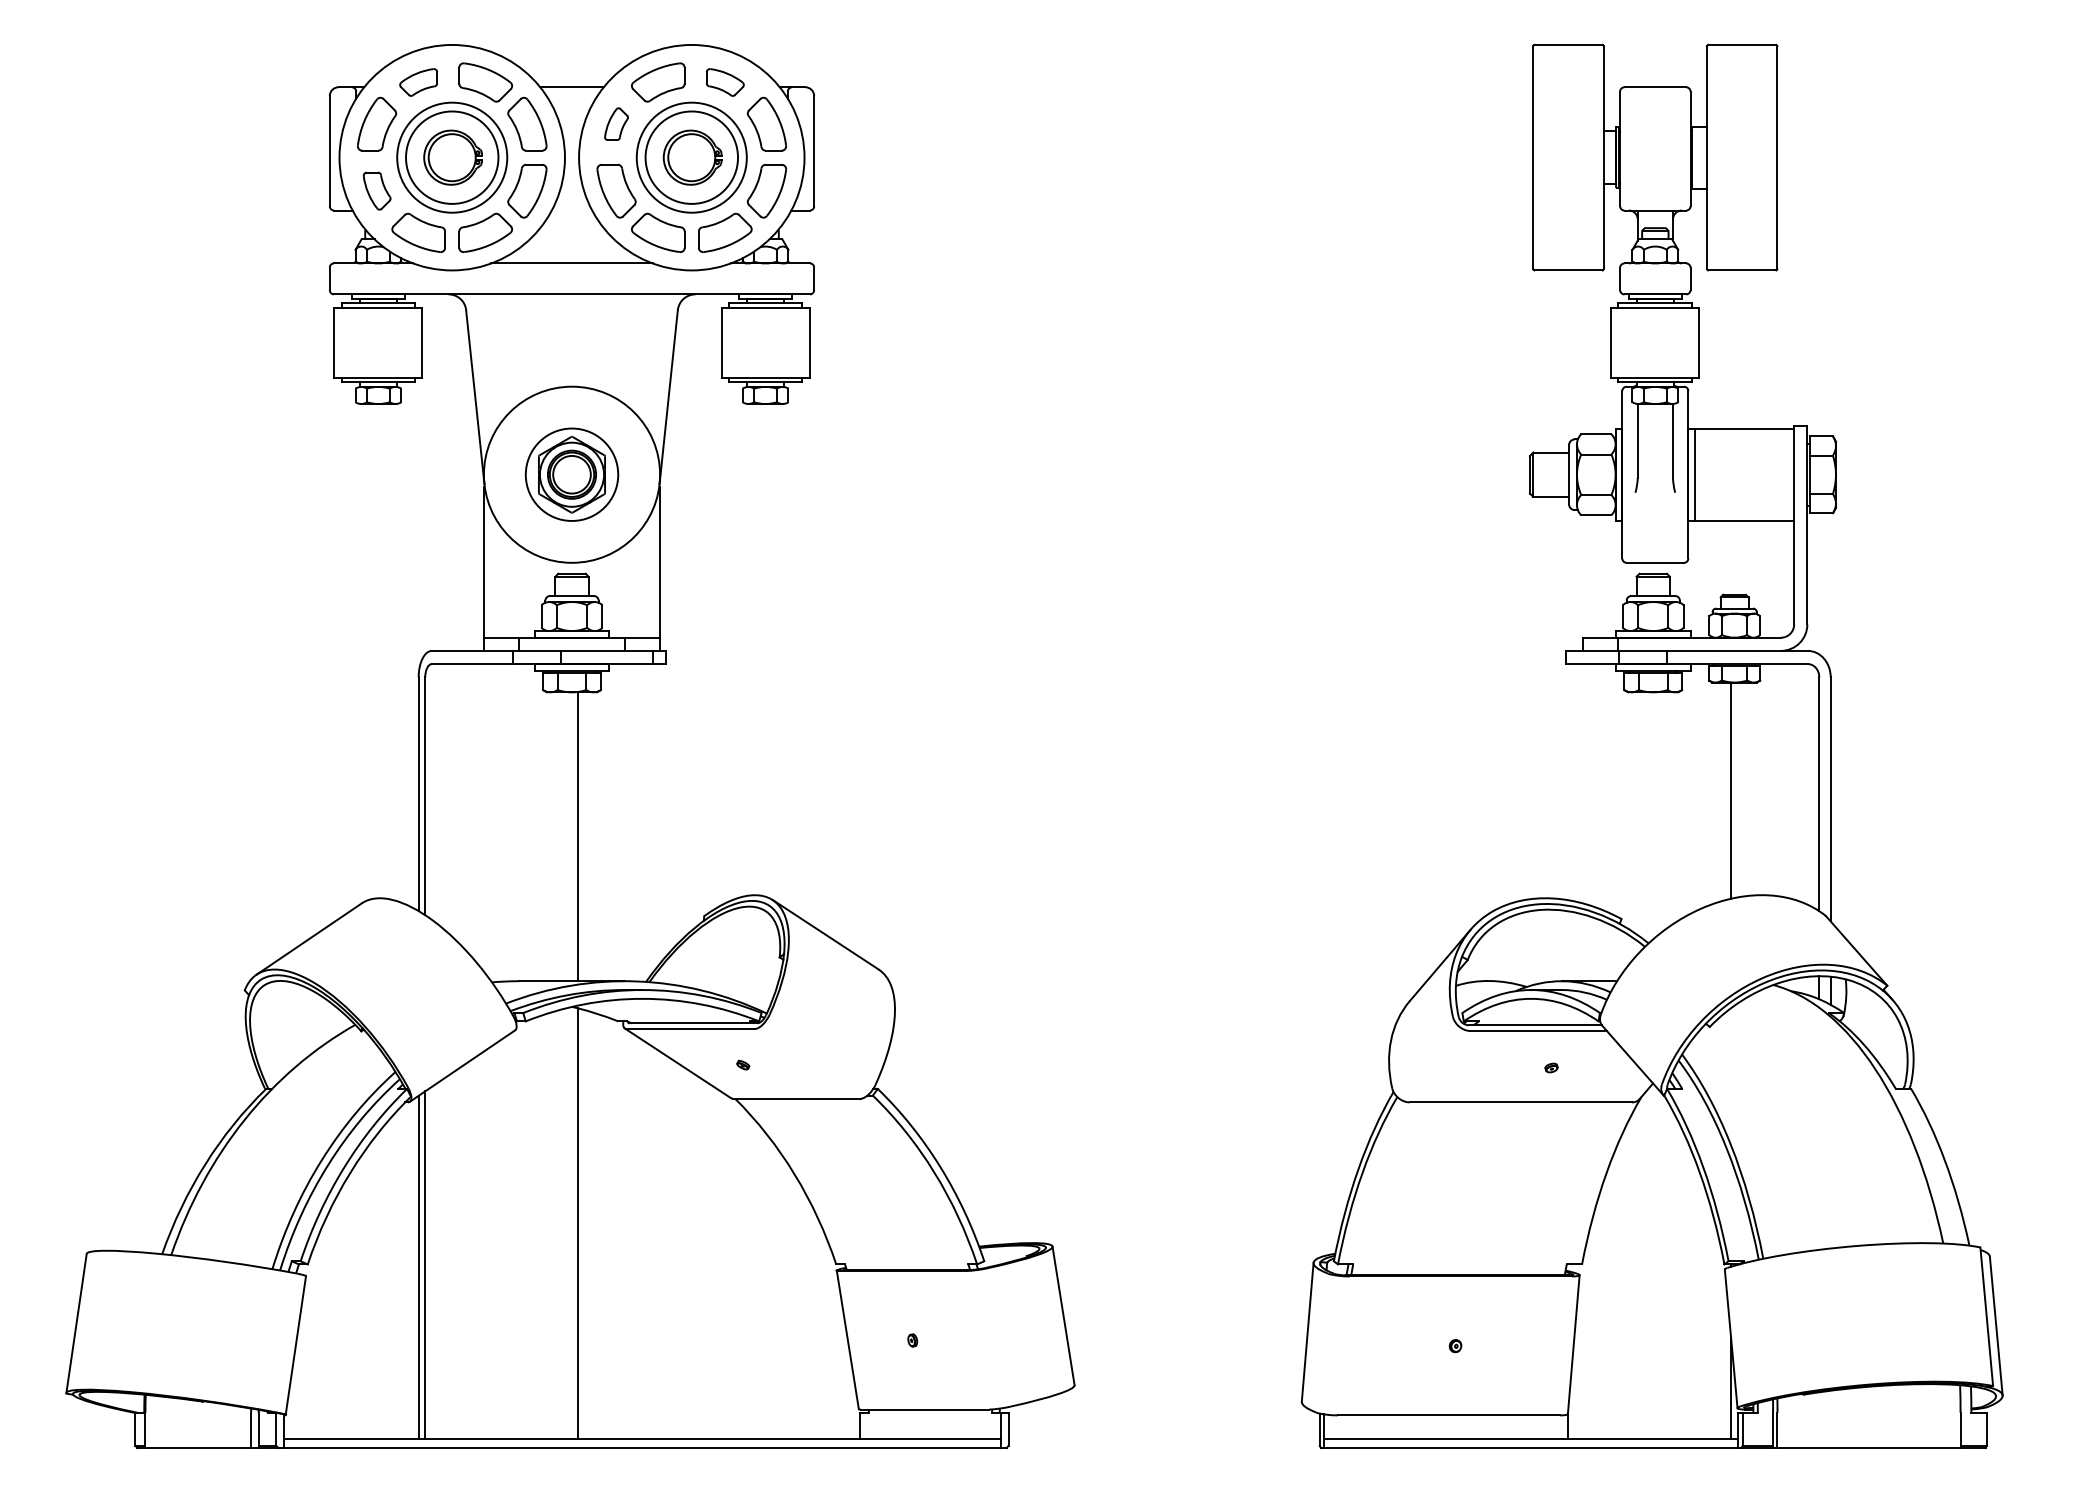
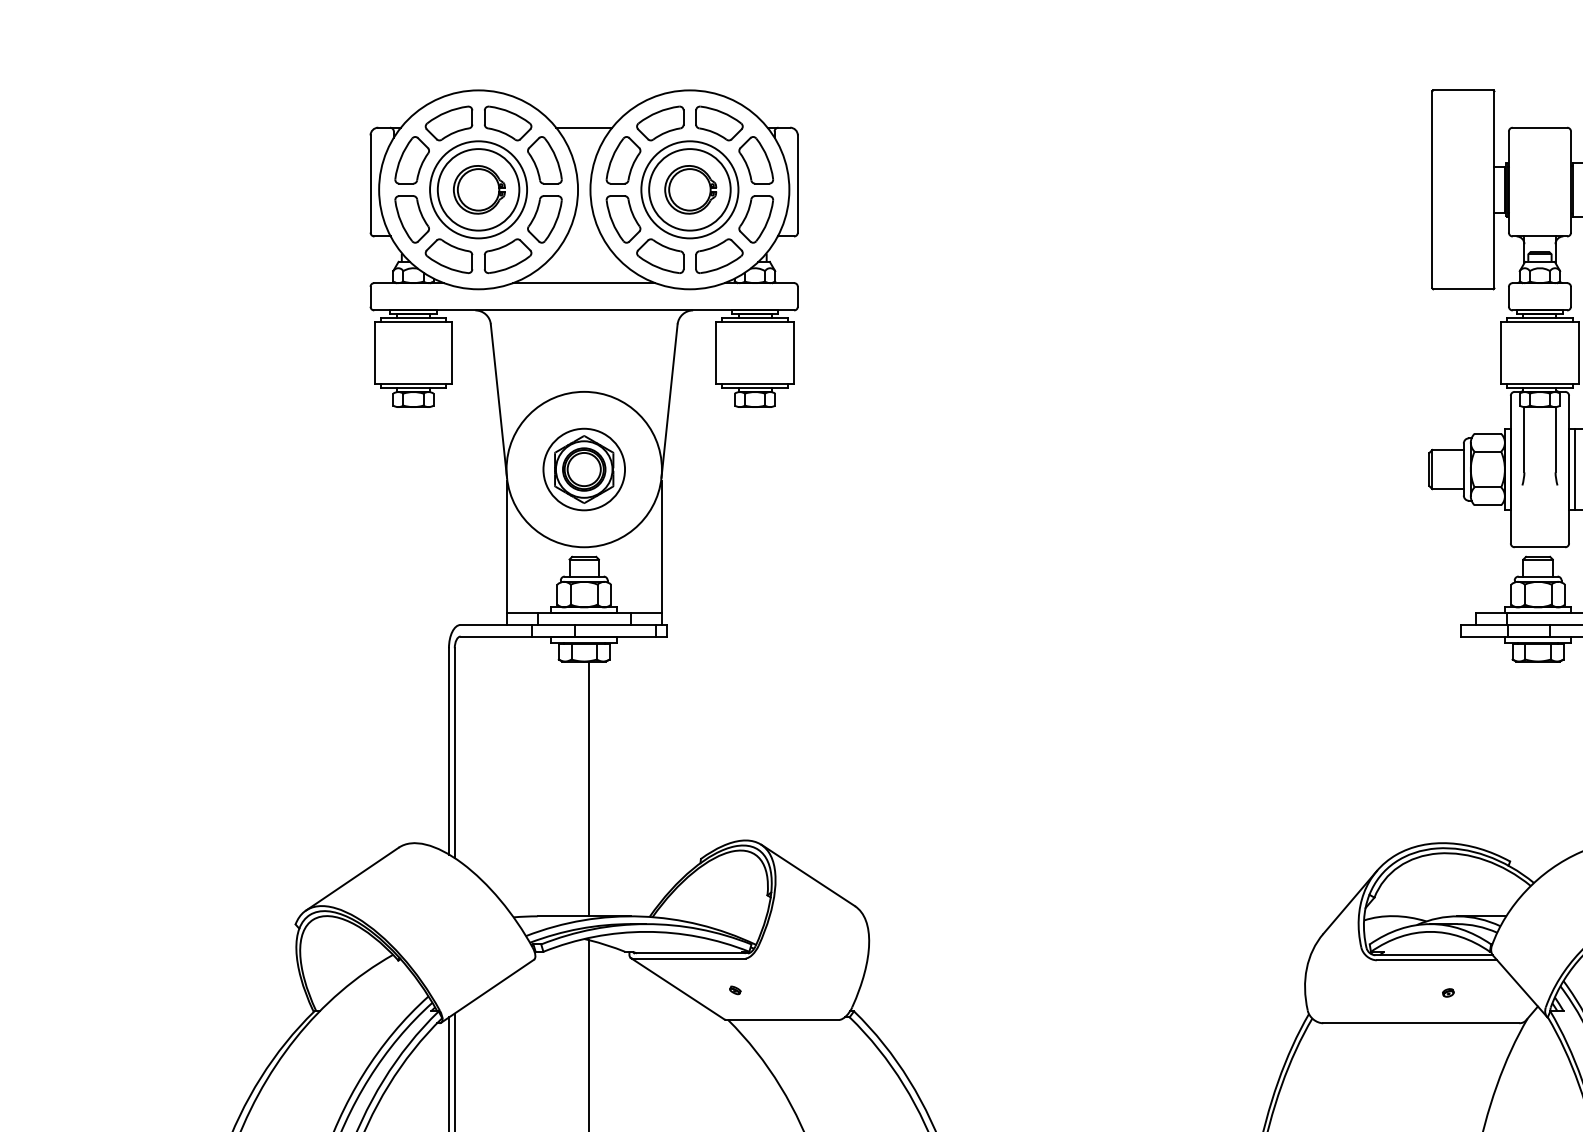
part: (418, 82) -> (448, 123), size x1.43
part: (725, 82) -> (719, 123), size x1.43
part: (616, 123) -> (623, 159), size x1.67
part: (377, 190) -> (412, 218), size x1.43

